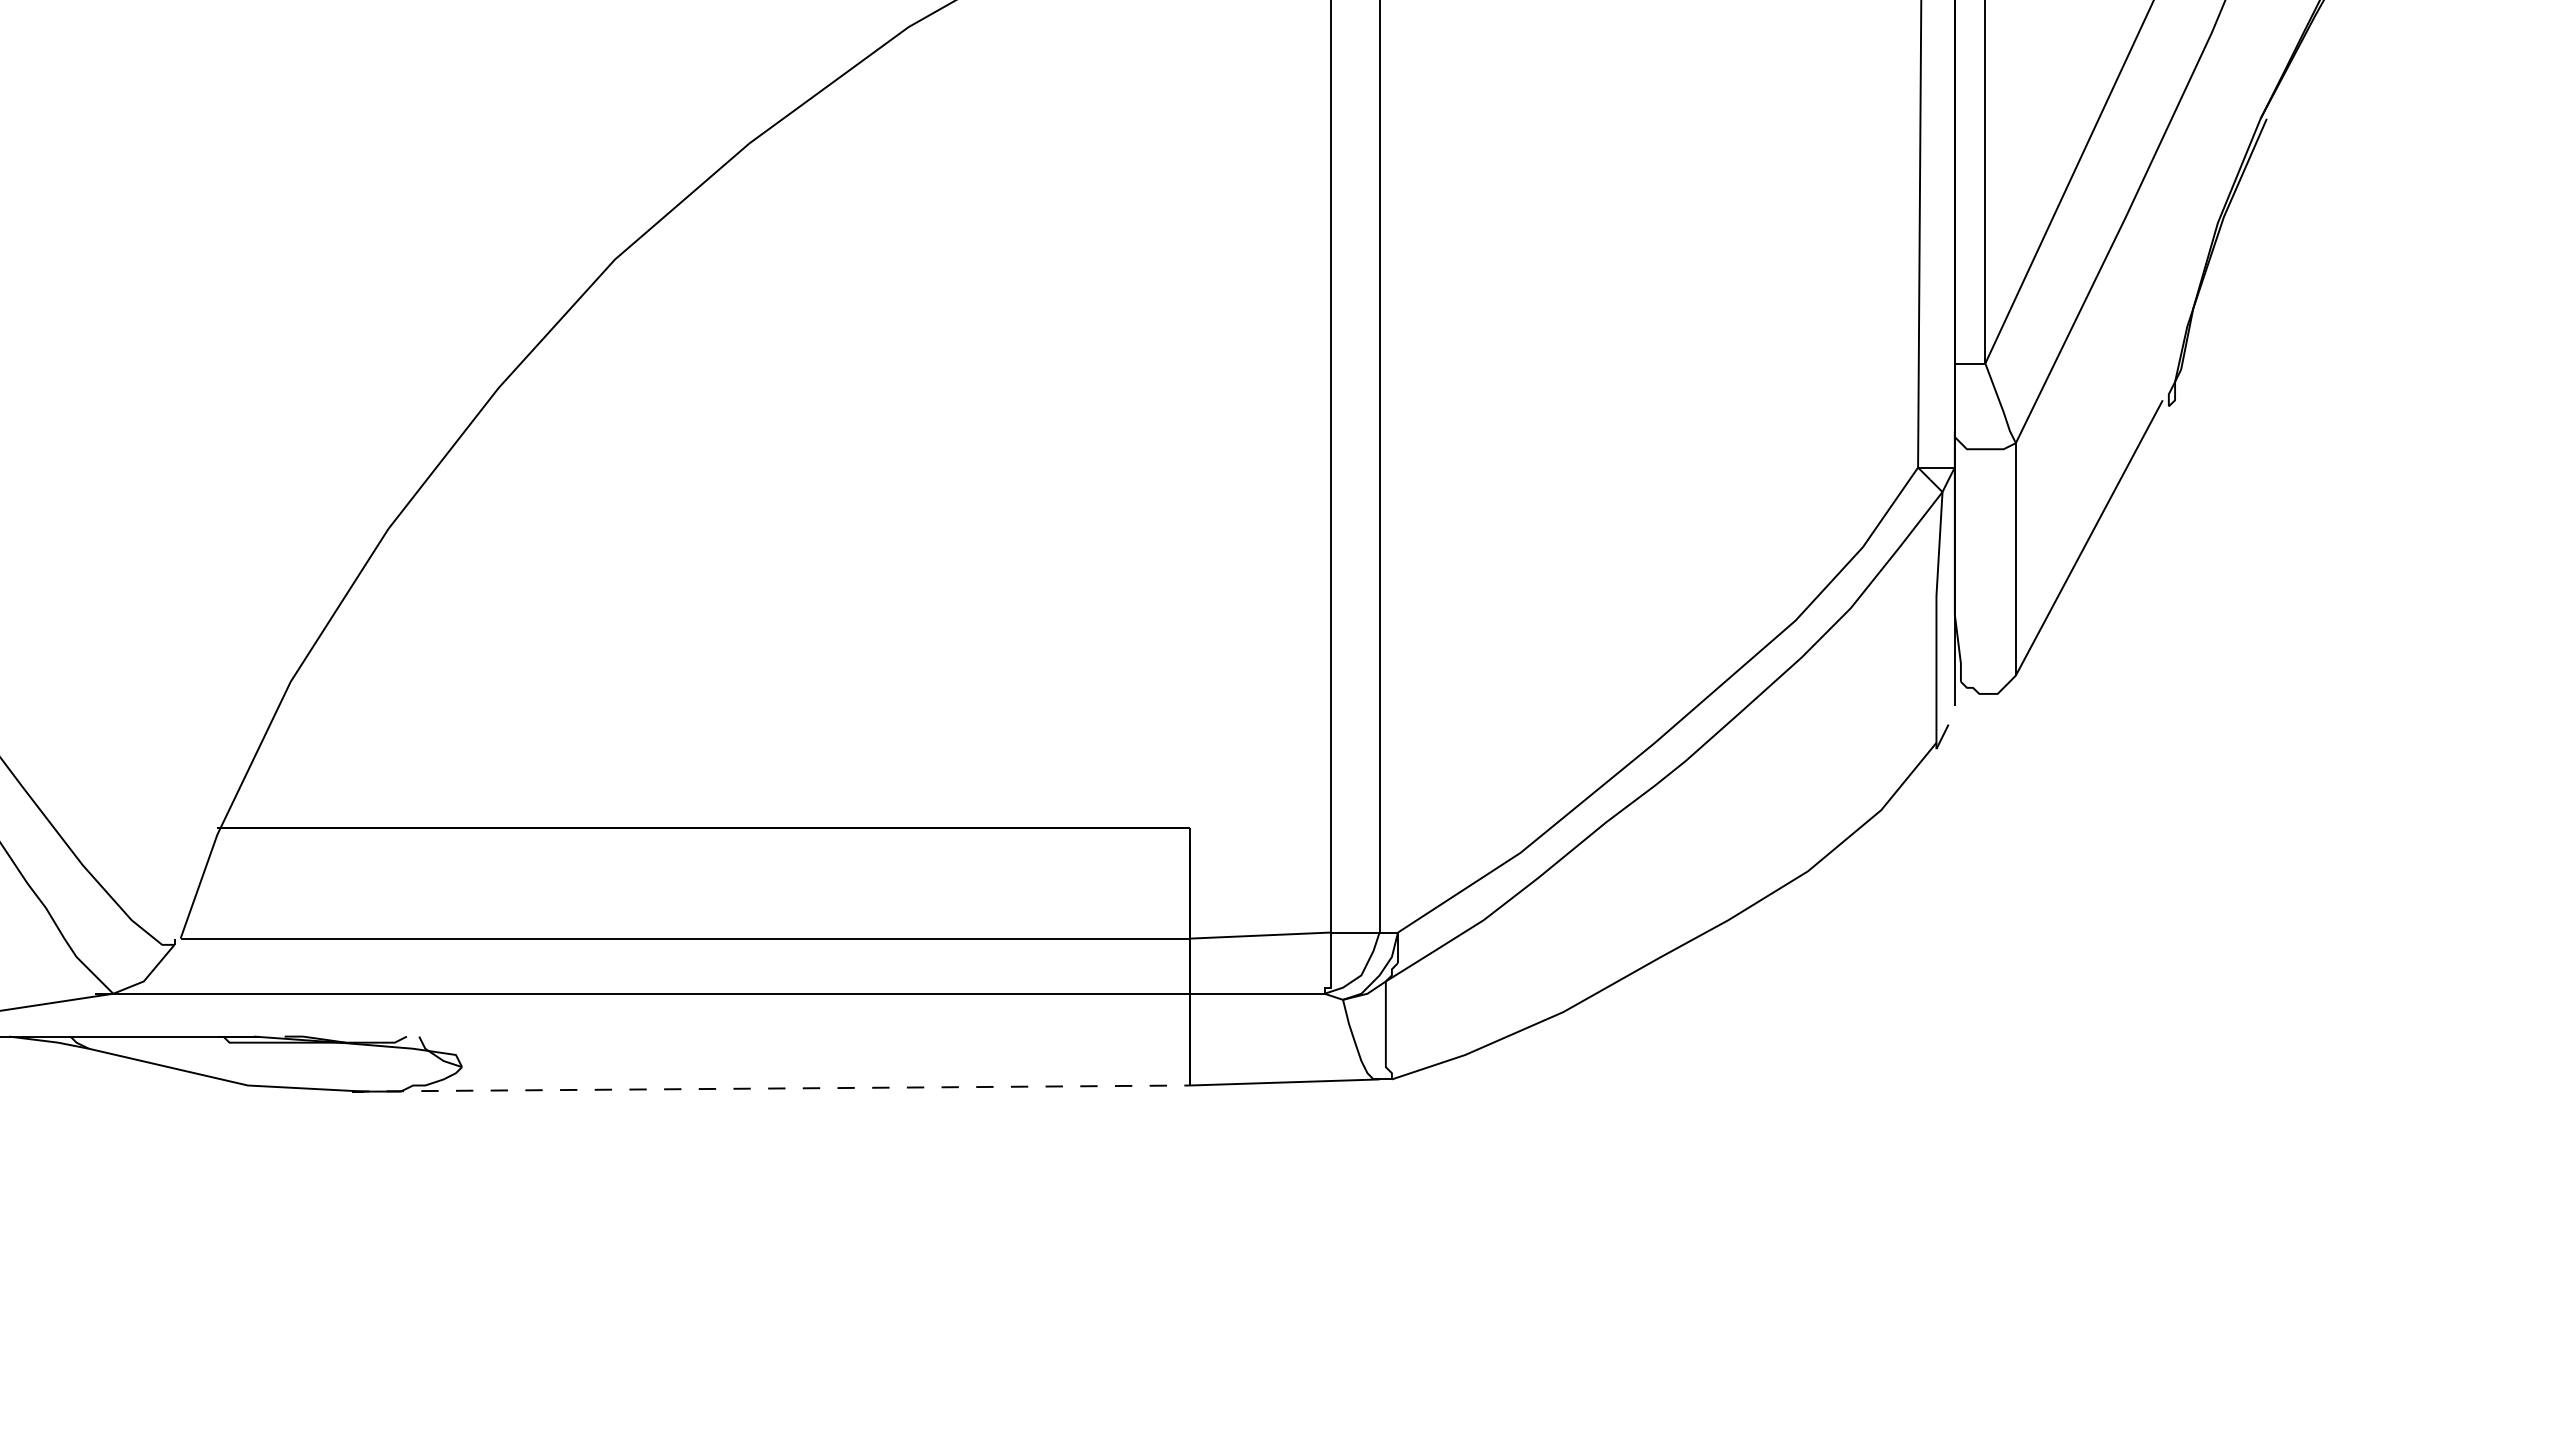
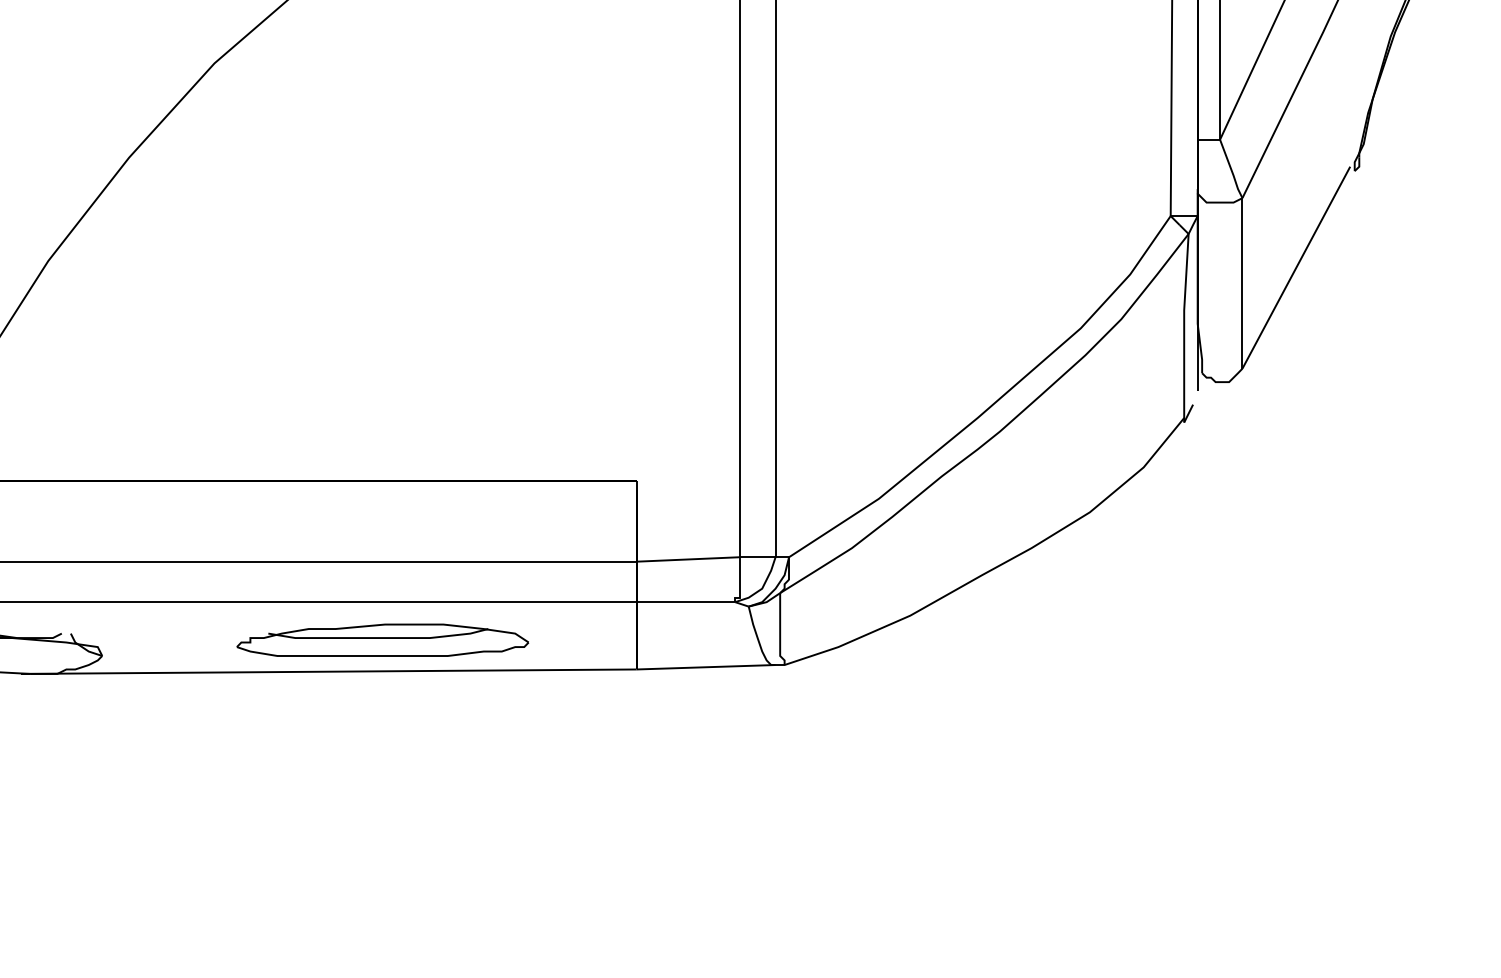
part: (844, 1045) -> (382, 640), added
line: (771, 1088) -> (329, 671), dashed -> solid

